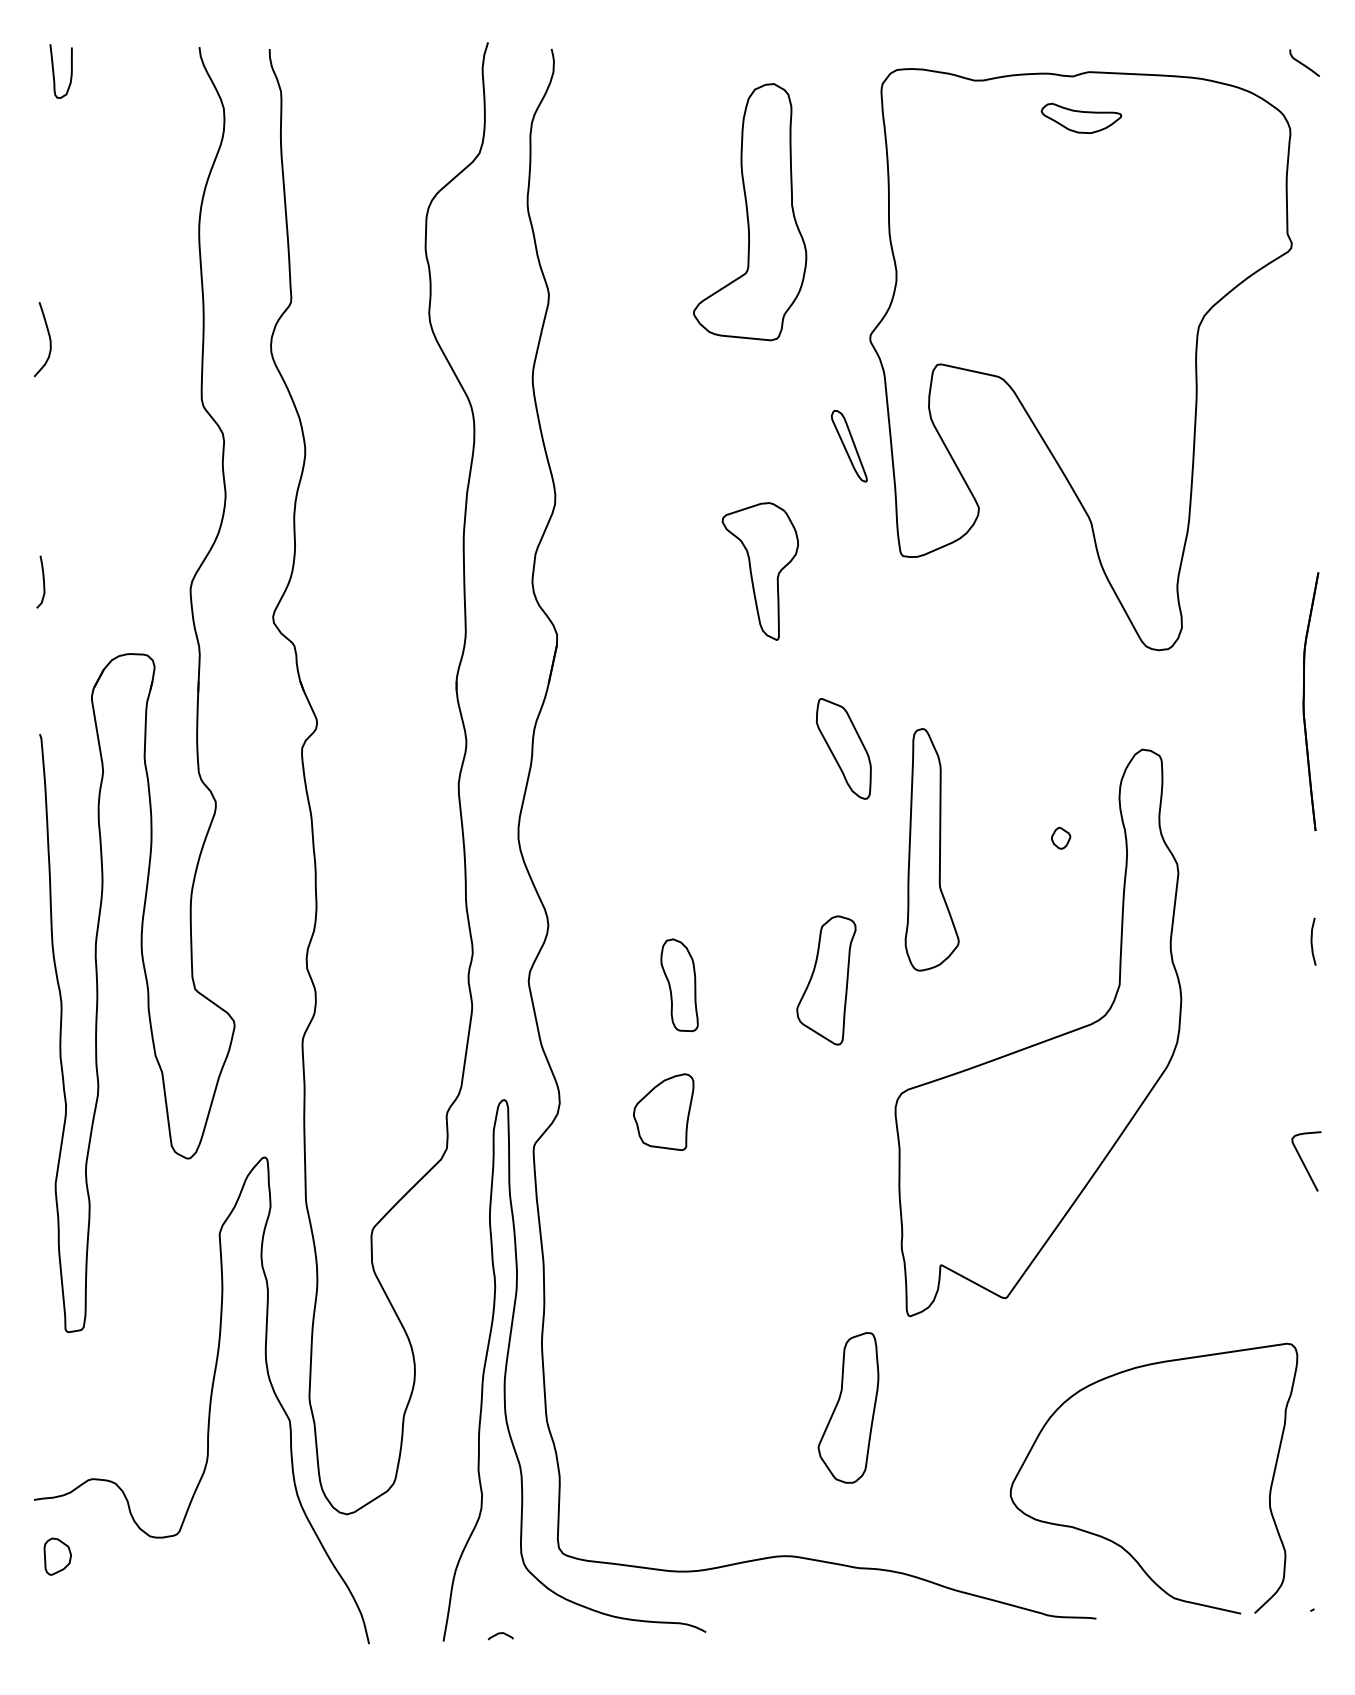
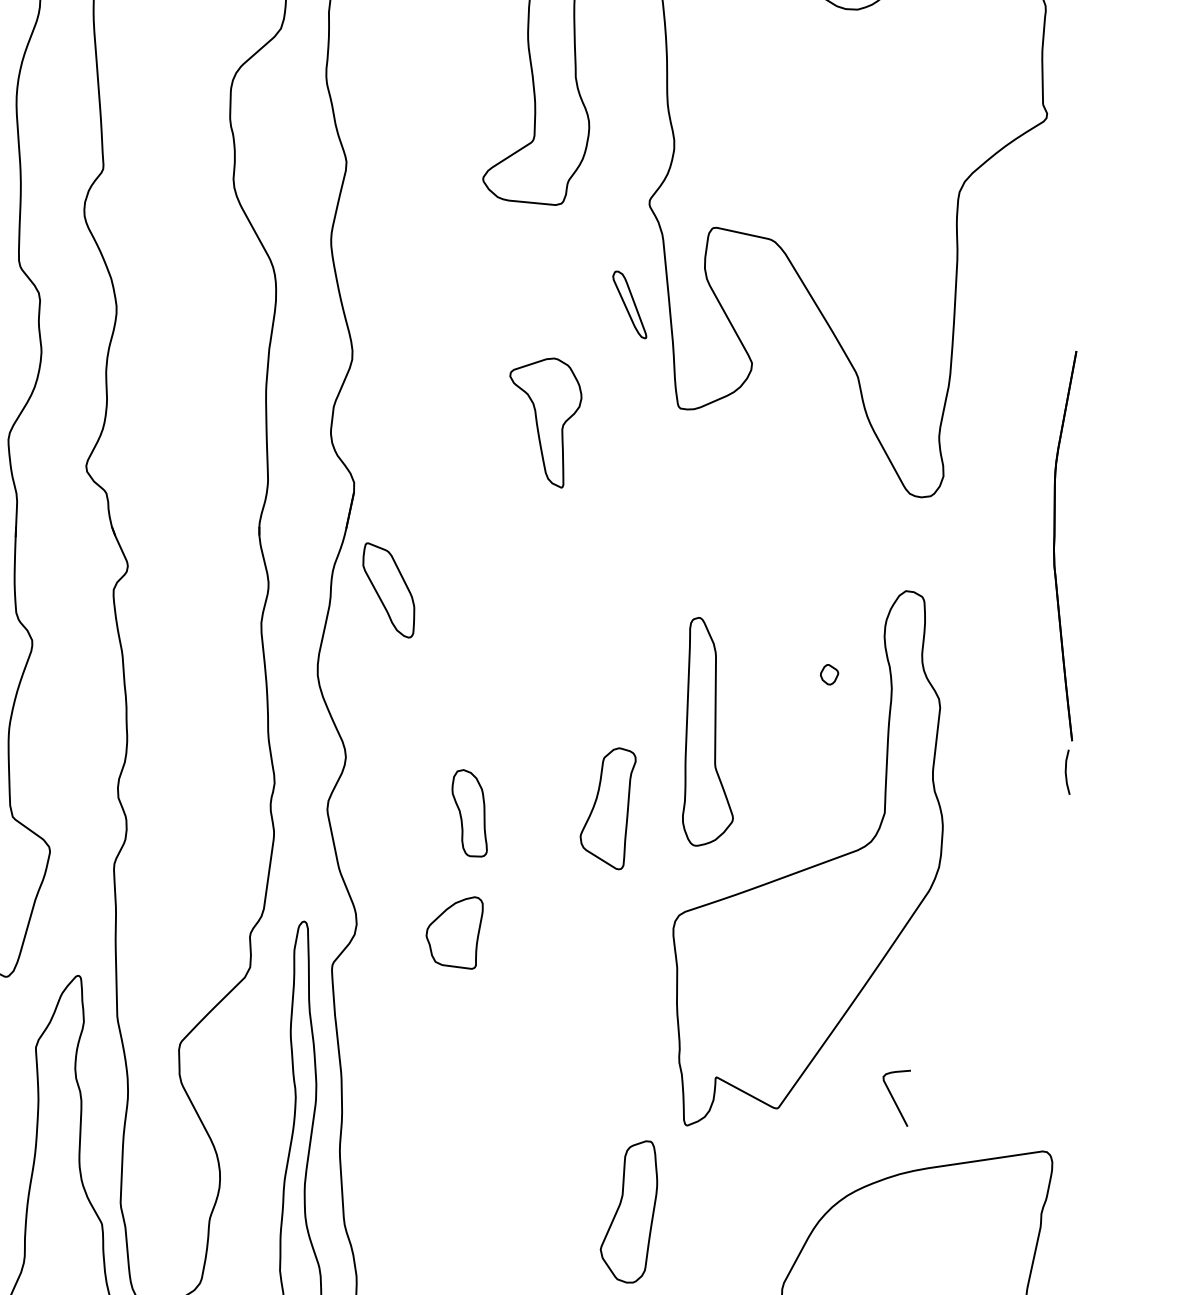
part: (1310, 701) -> (1064, 545), size x1.6
part: (843, 748) -> (388, 590), moved
part: (931, 849) -> (707, 731), moved
curve: (1304, 1163) -> (894, 1100), moved

